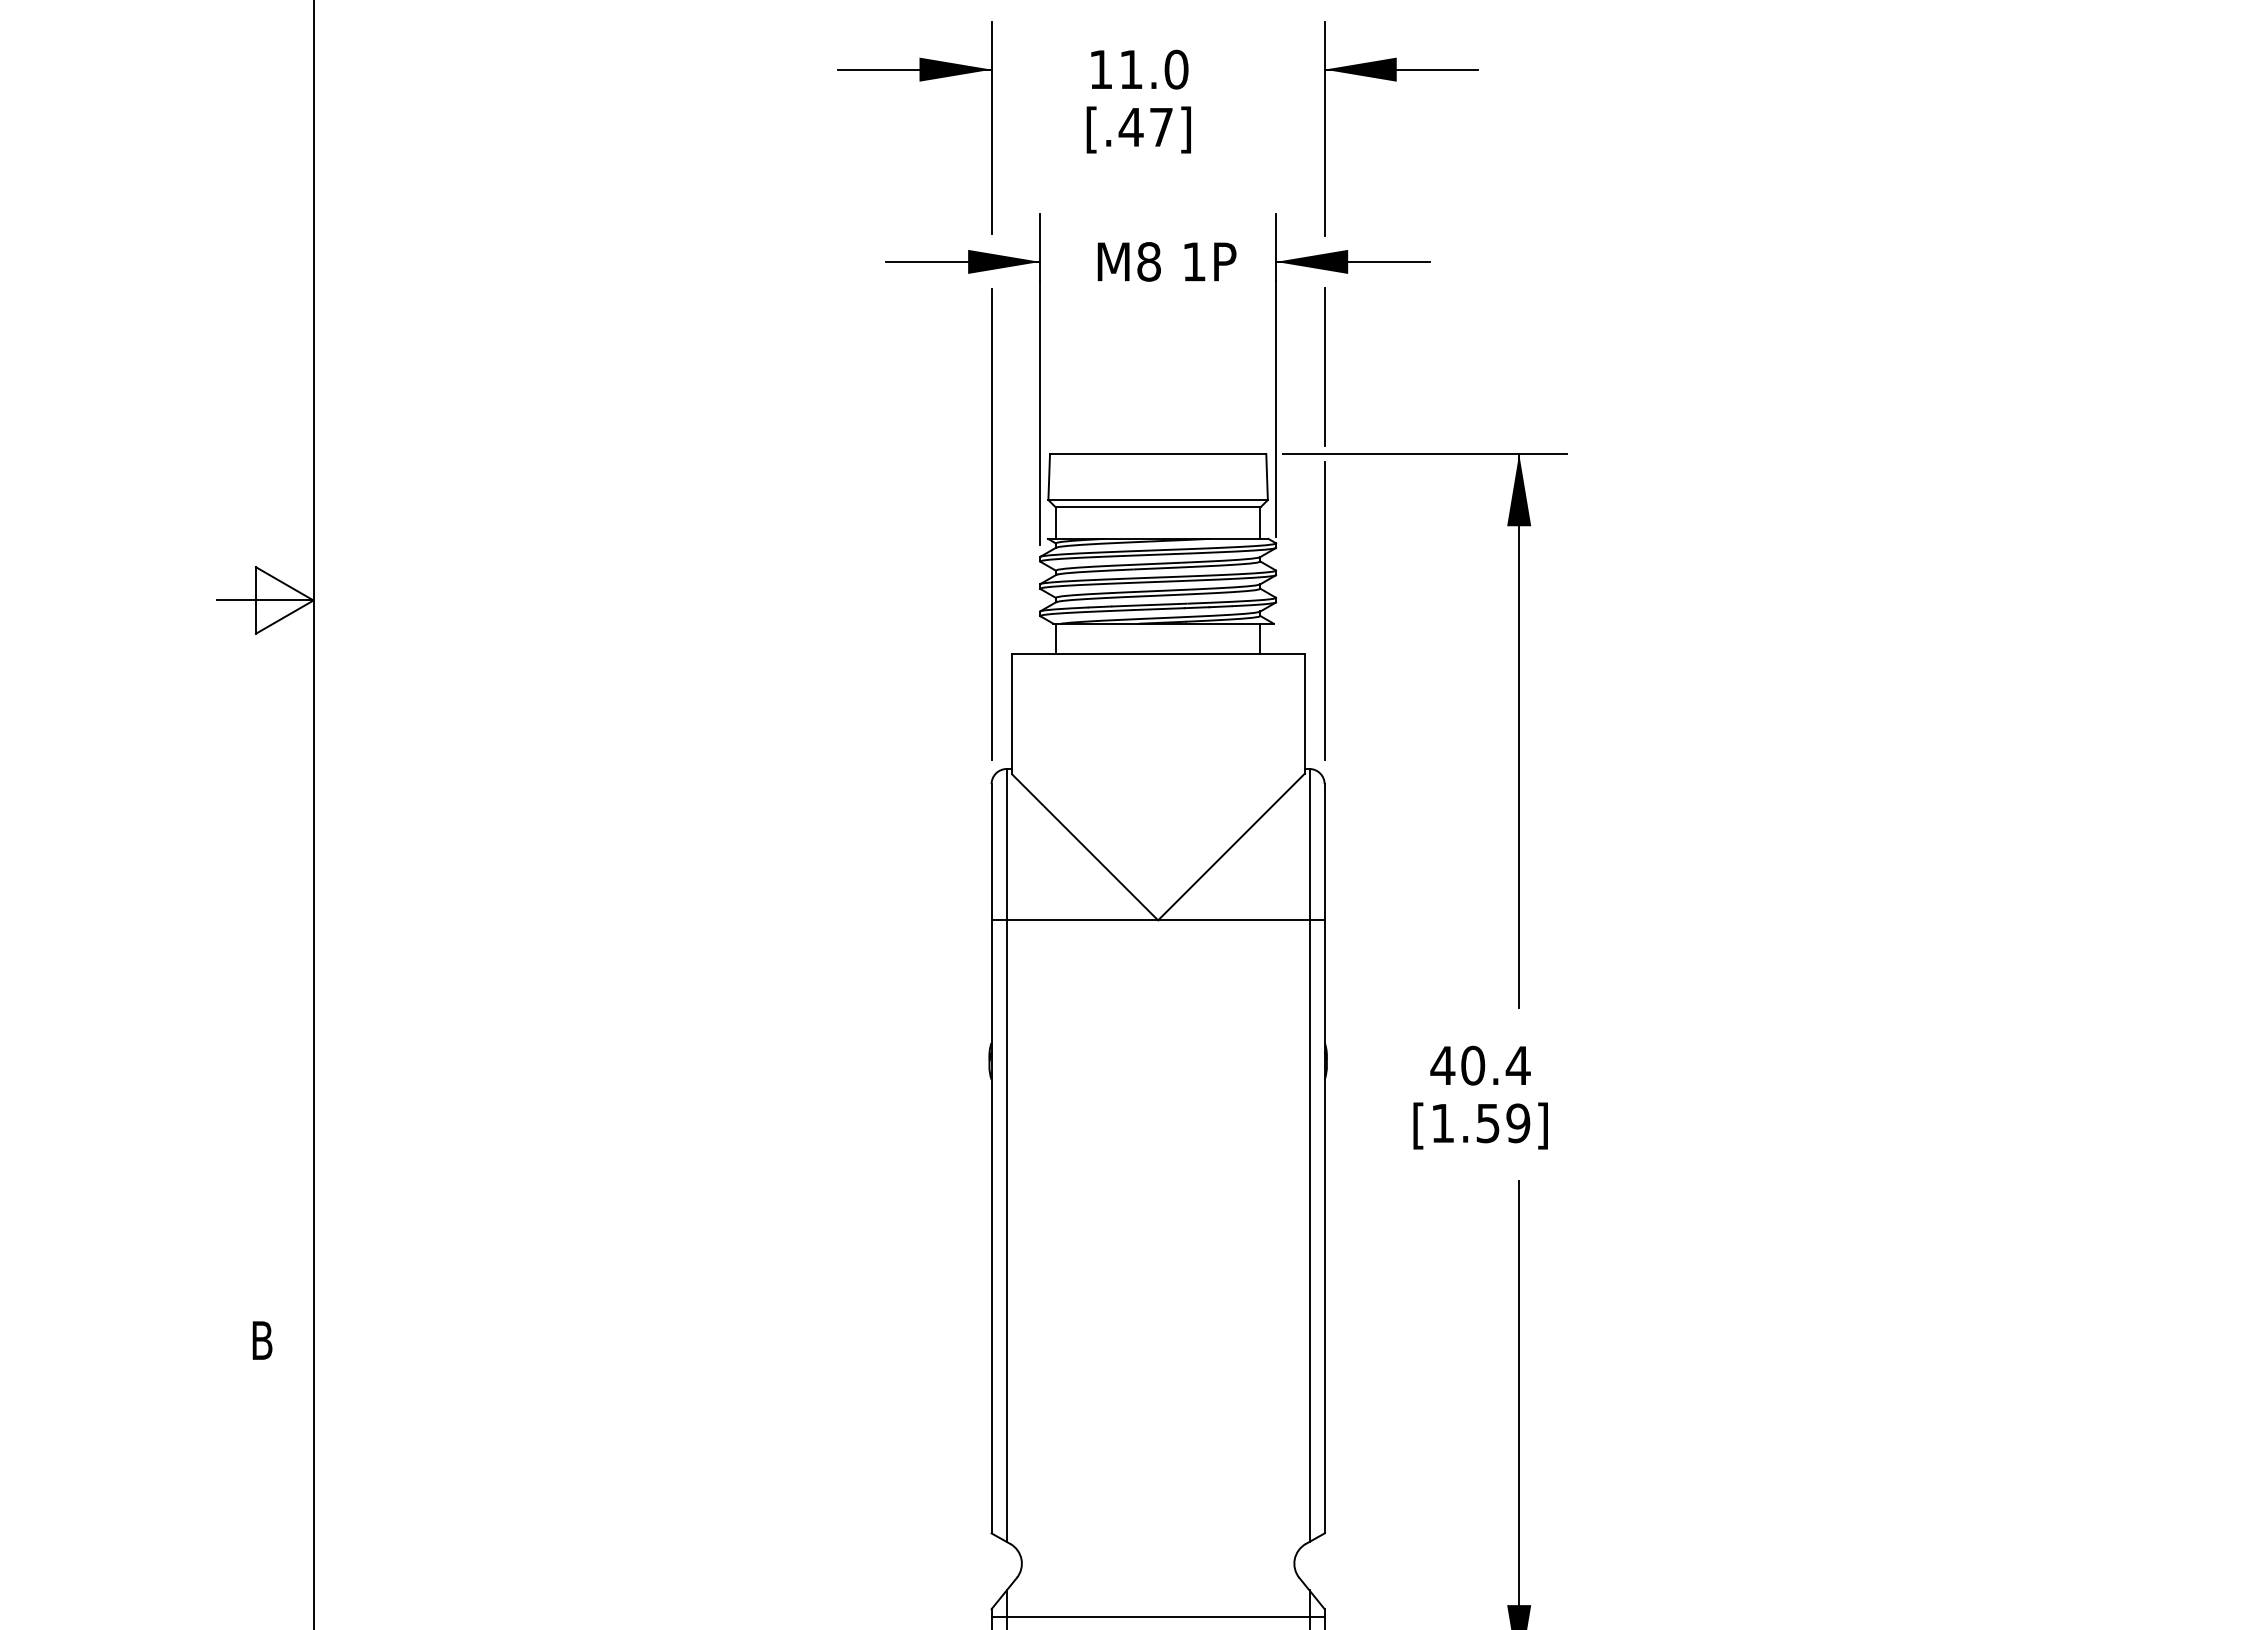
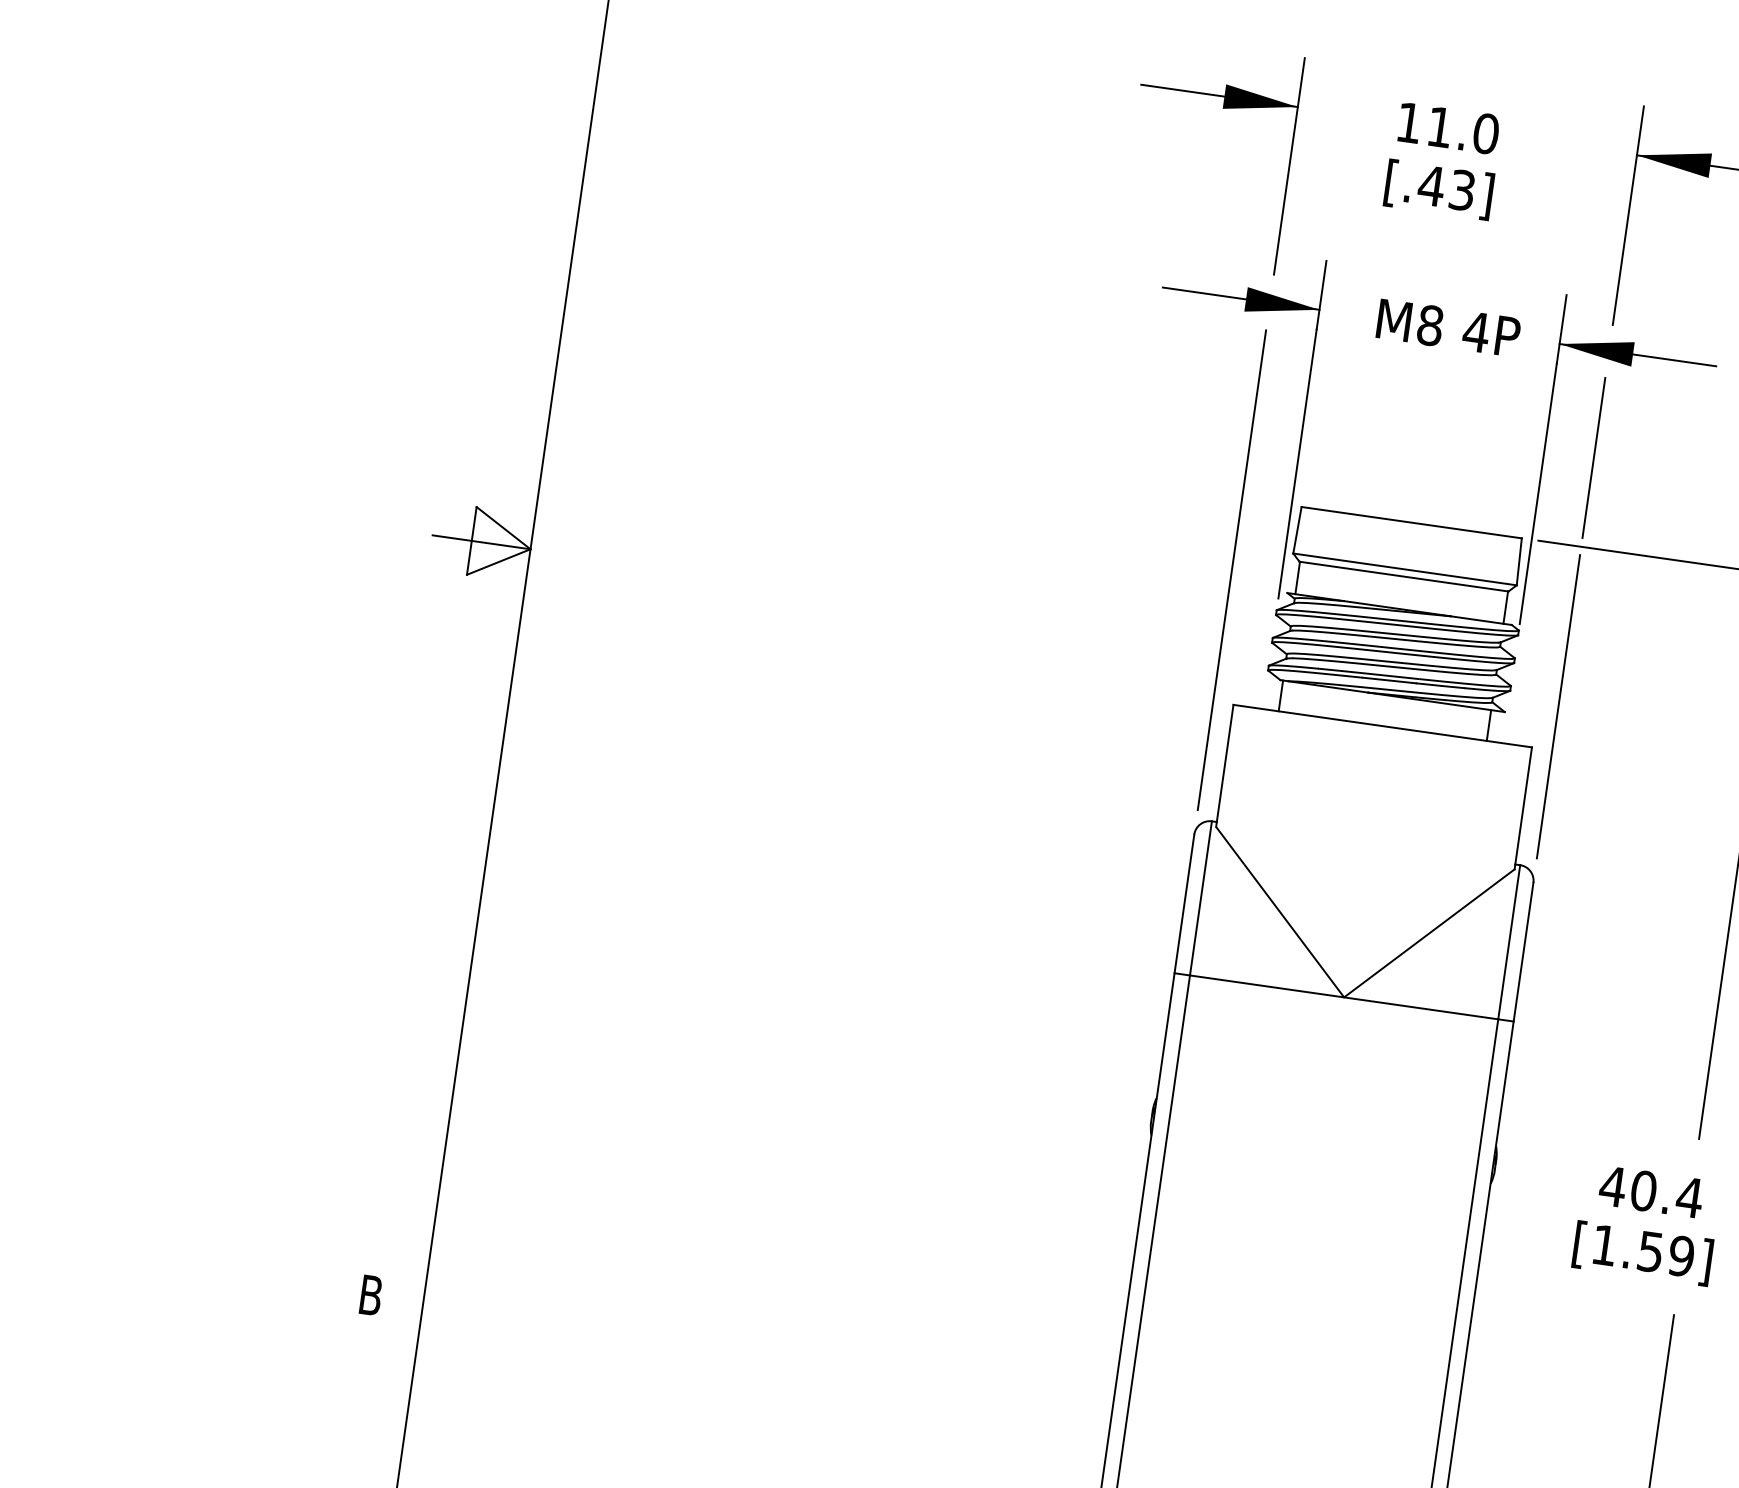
text: (1161, 127) -> (1462, 190), [.47] -> [.43]
text: (1193, 261) -> (1475, 331), 1P -> 4P

